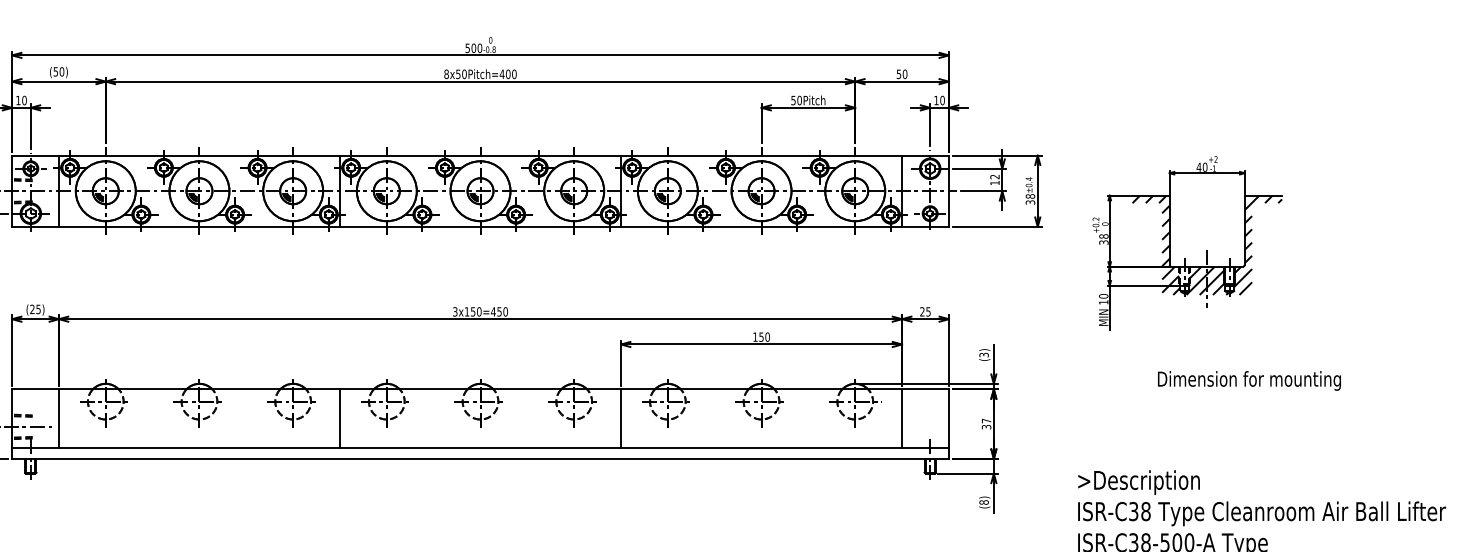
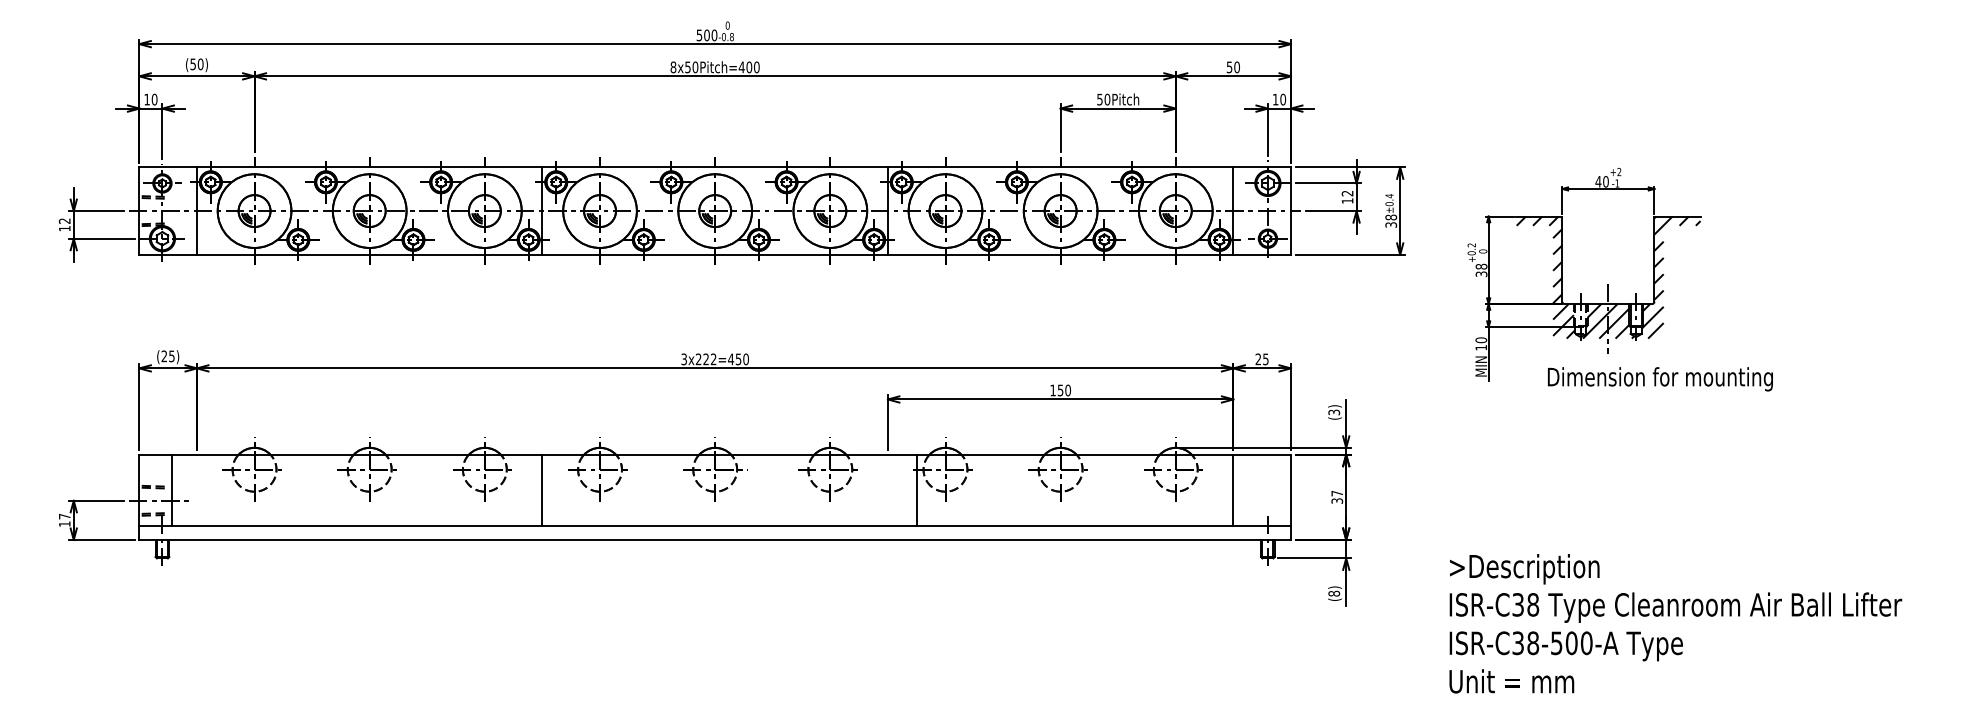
text: (472, 311) -> (705, 359), 3x150=450 -> 3x222=450
text: (1249, 381) -> (1660, 379), moved
line: (59, 418) -> (172, 490), moved
line: (620, 418) -> (916, 490), moved

